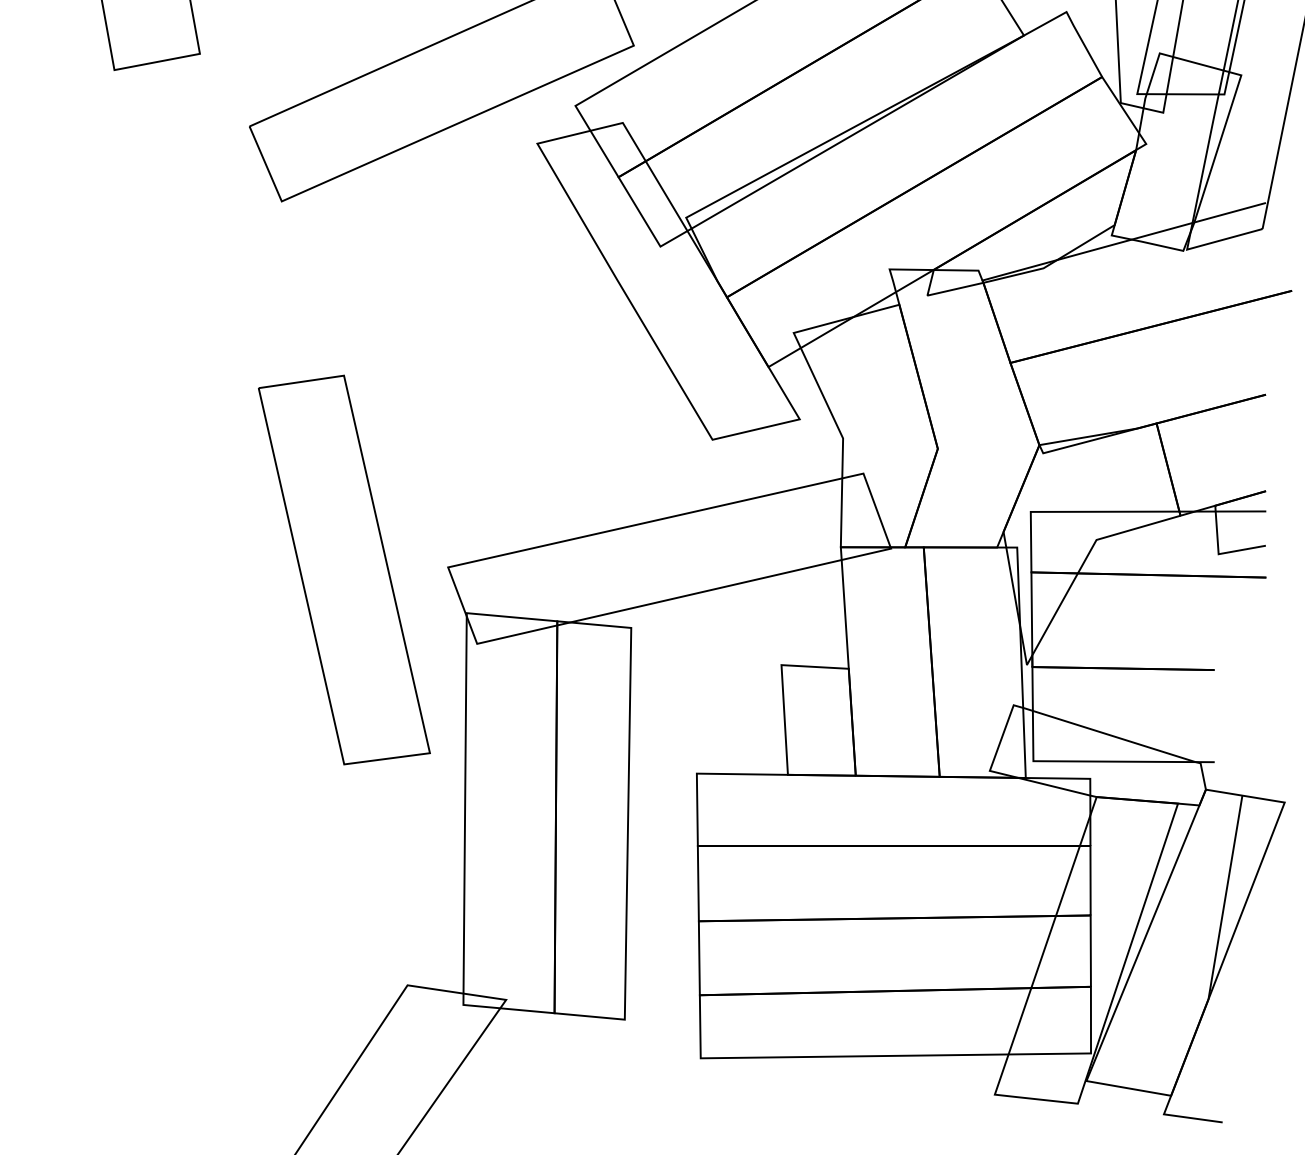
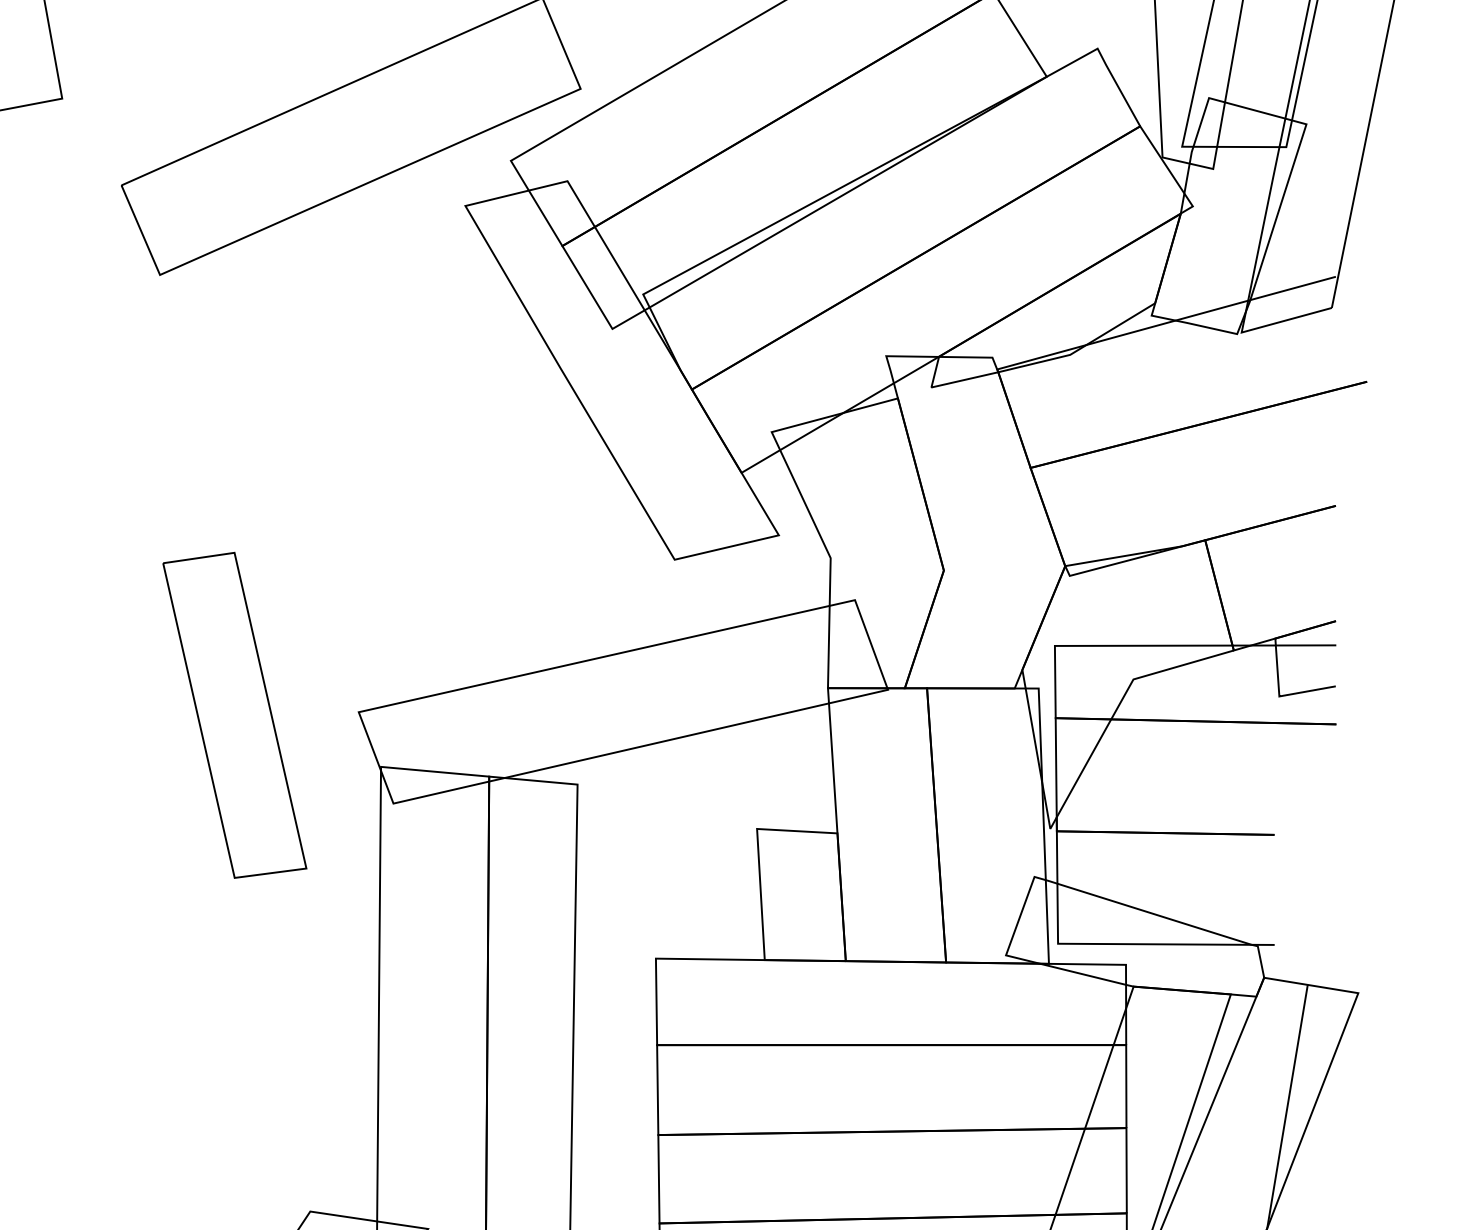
part: (344, 569) -> (234, 714), size x0.7

